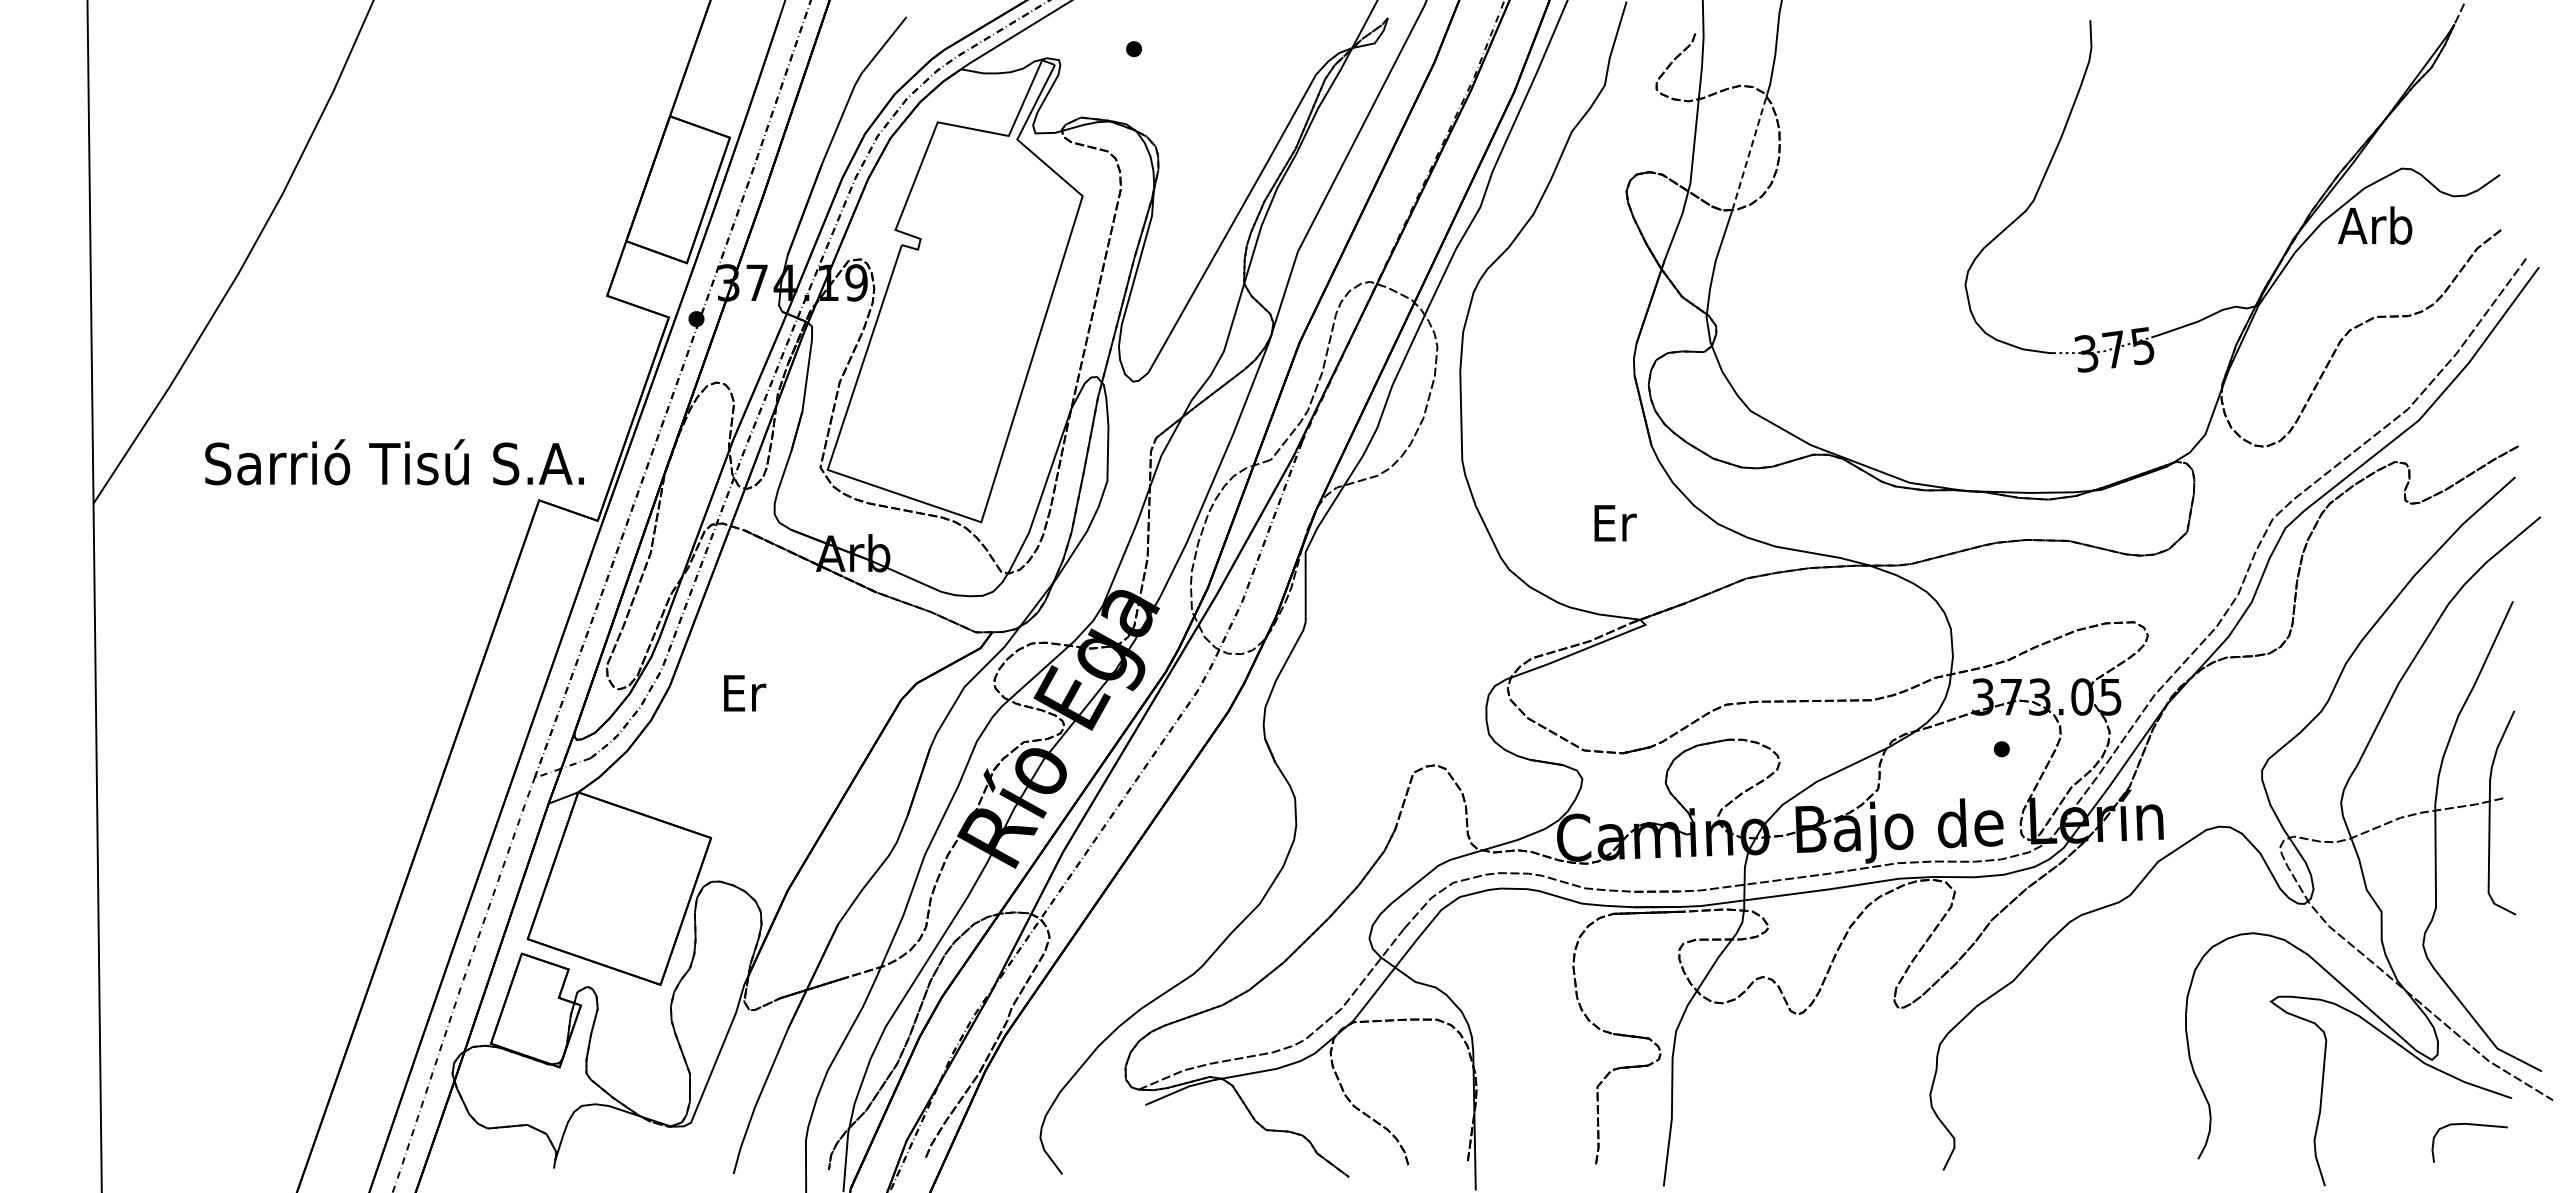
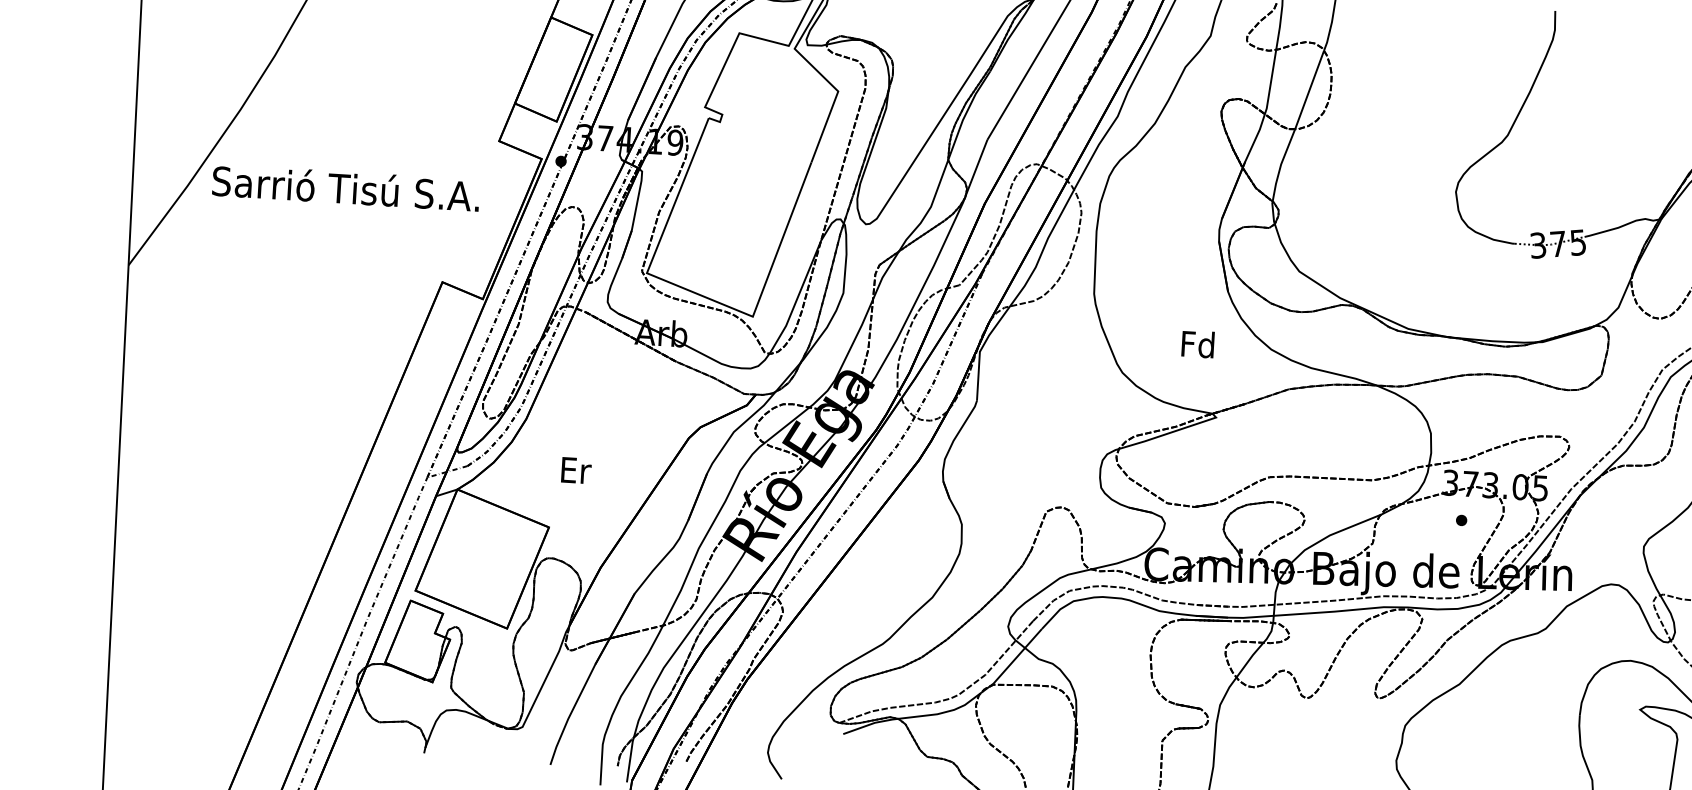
line: (1749, 153) -> (1309, 90), dashed -> solid
text: (394, 462) -> (346, 188), moved
text: (1613, 522) -> (1197, 344), Er -> Fd
text: (745, 693) -> (576, 470), moved

